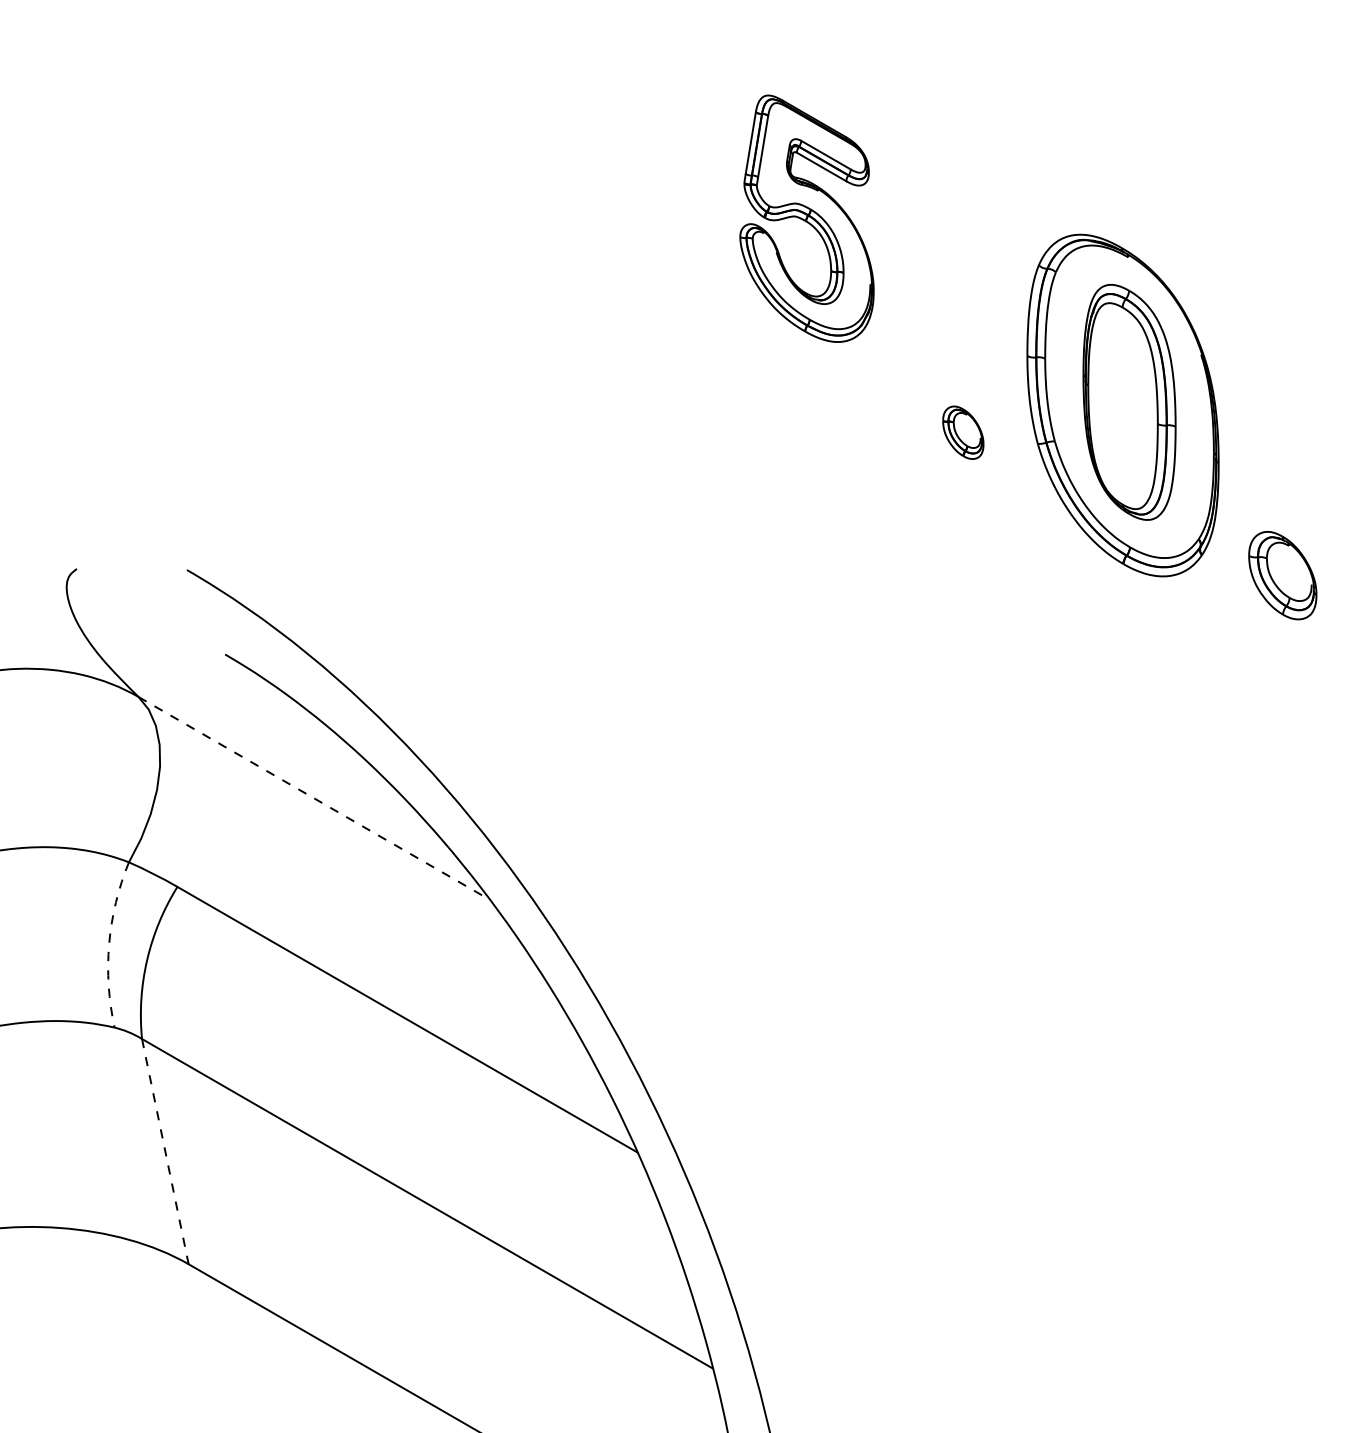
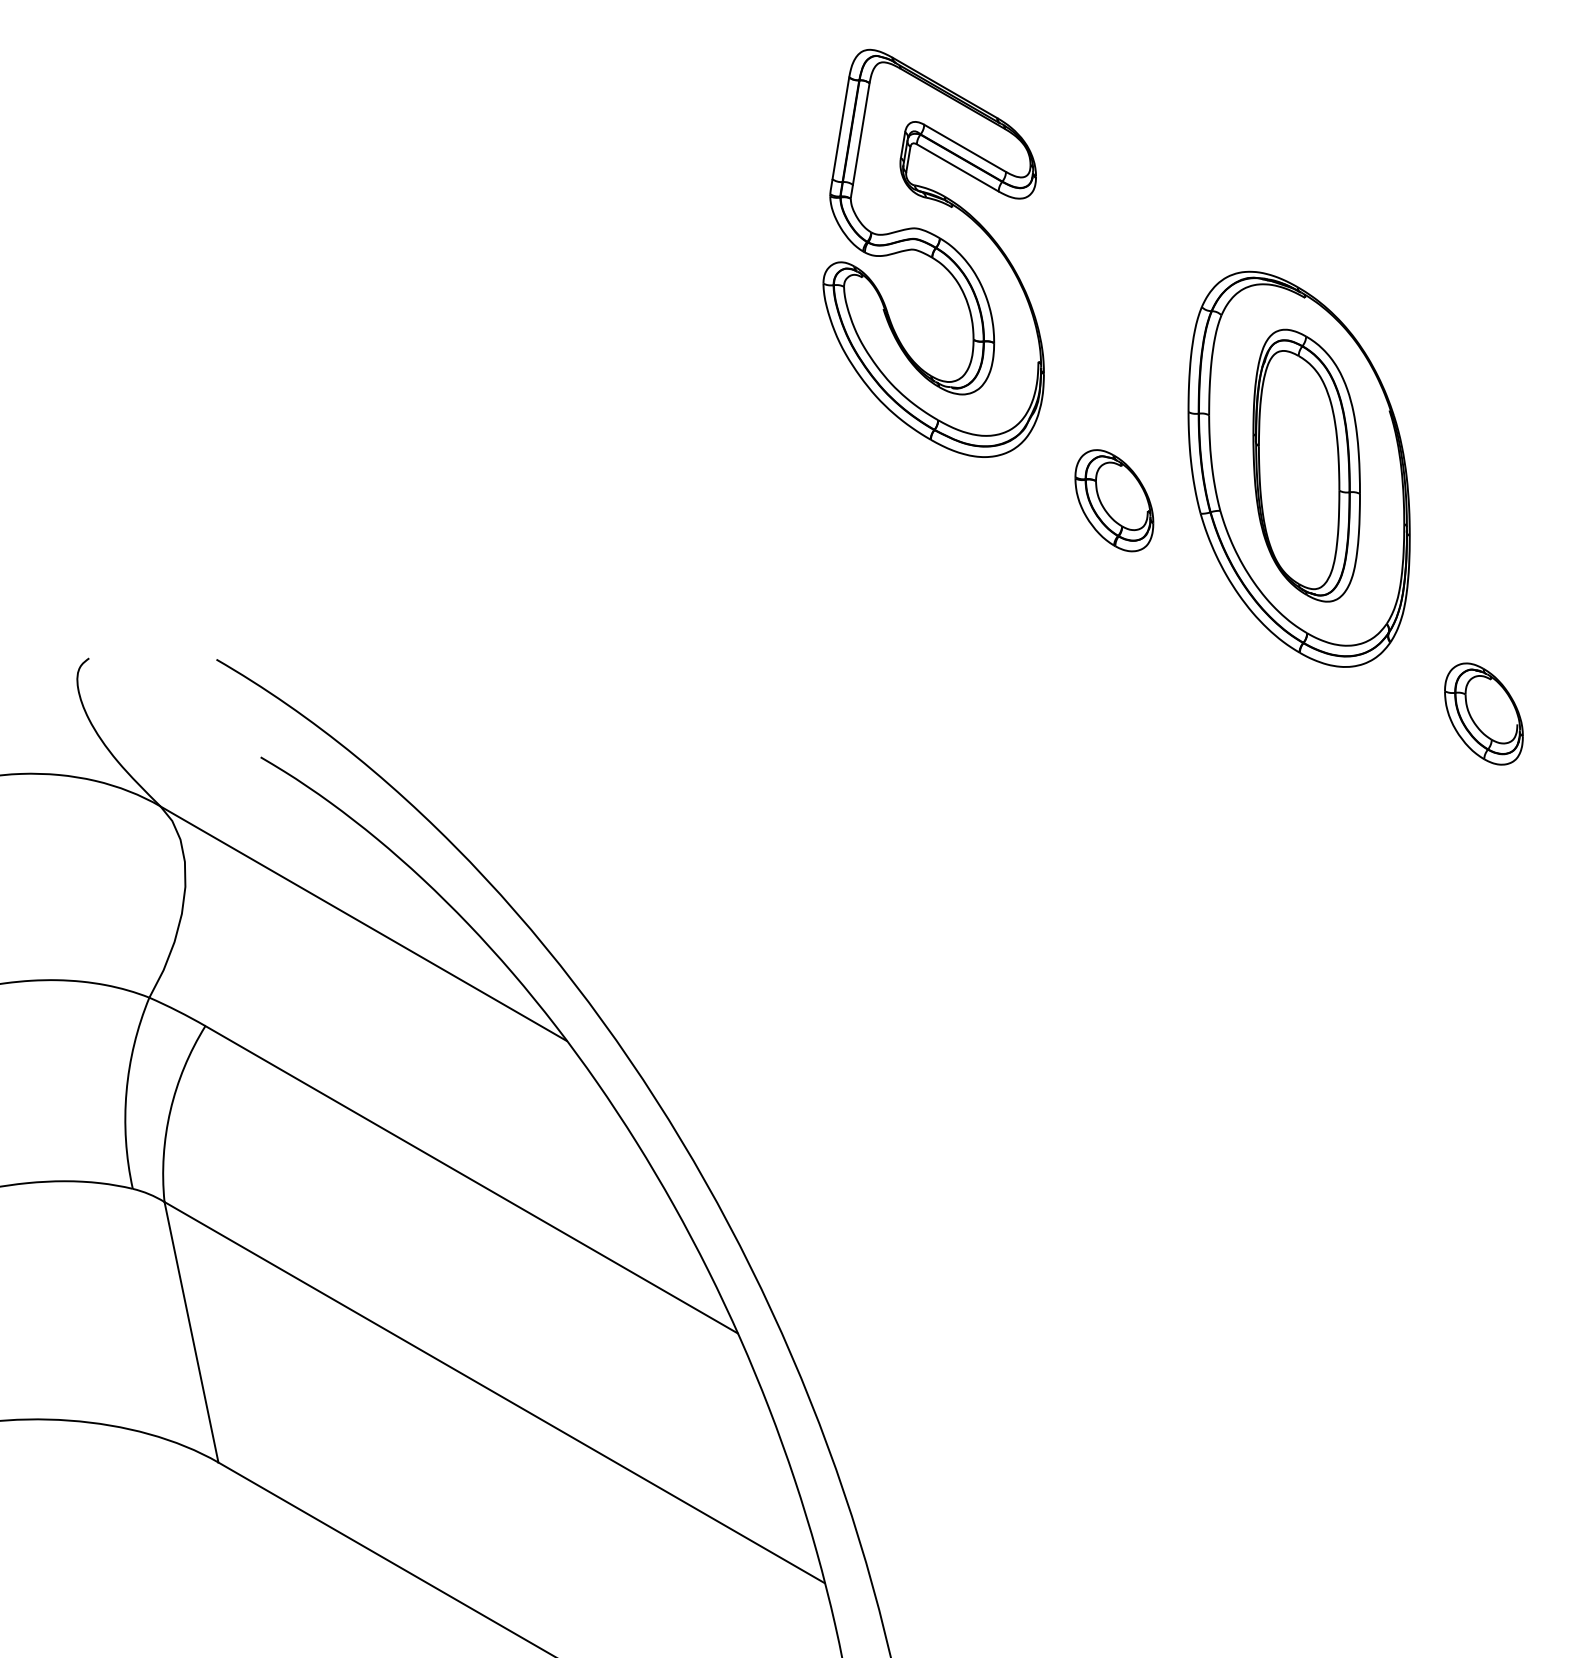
part: (806, 218) -> (933, 252), size x1.43
part: (963, 432) -> (1114, 500), size x1.67
part: (1282, 575) -> (1483, 713), moved
line: (314, 798) -> (364, 923), dashed -> solid
arc: (109, 944) -> (126, 1092), dashed -> solid
line: (165, 1151) -> (191, 1332), dashed -> solid

